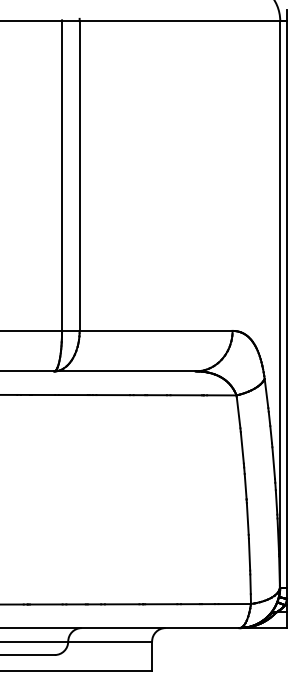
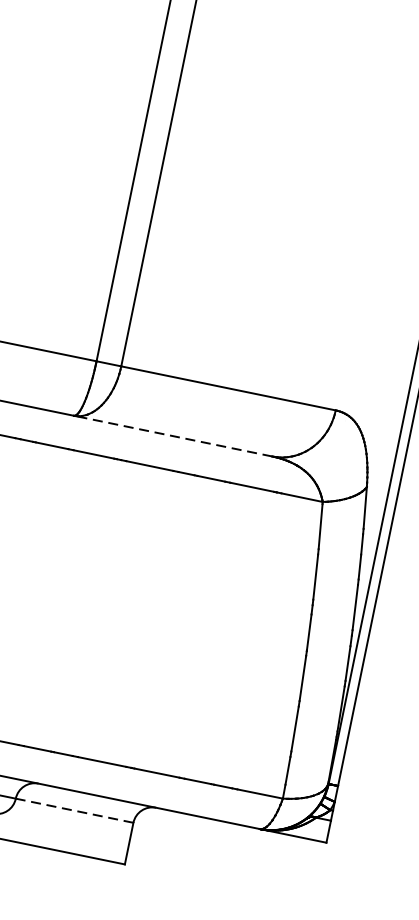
line: (124, 371) -> (172, 436), solid -> dashed
line: (110, 641) -> (75, 810), solid -> dashed

